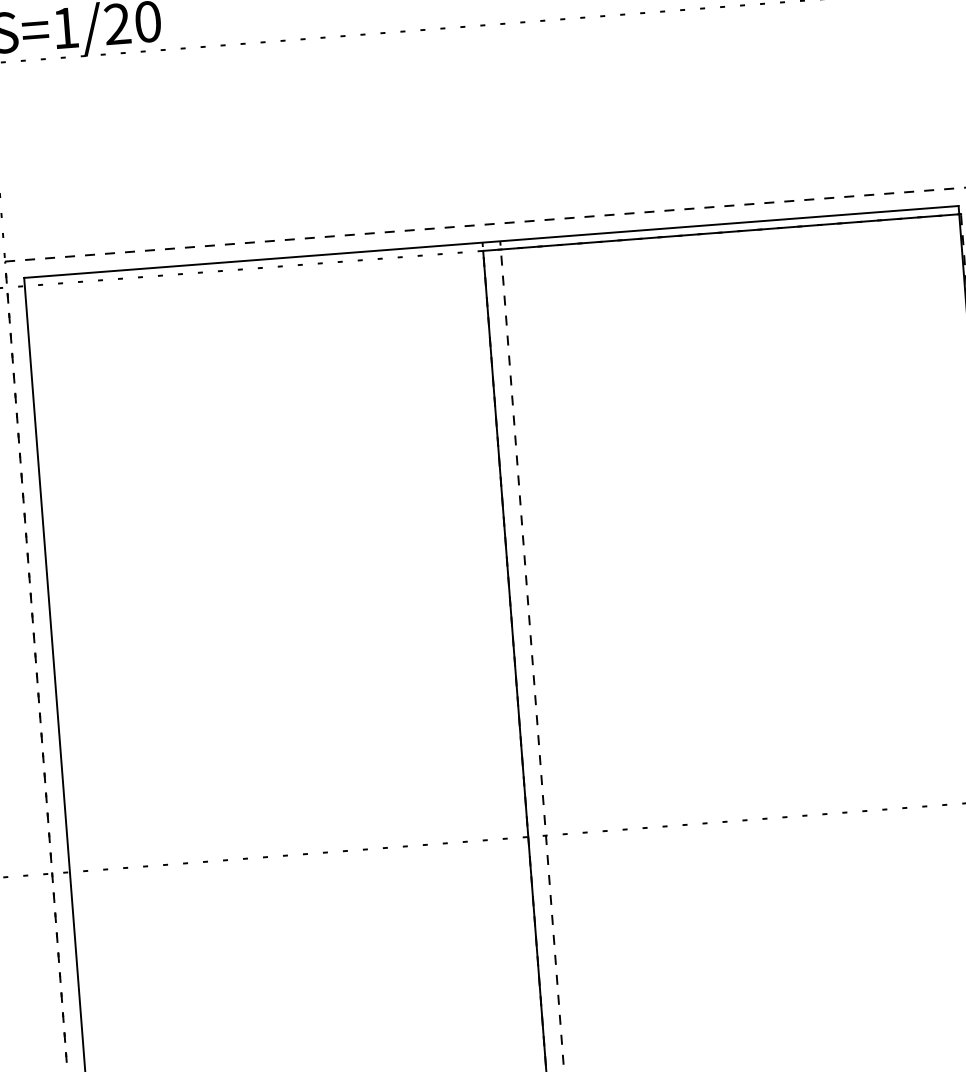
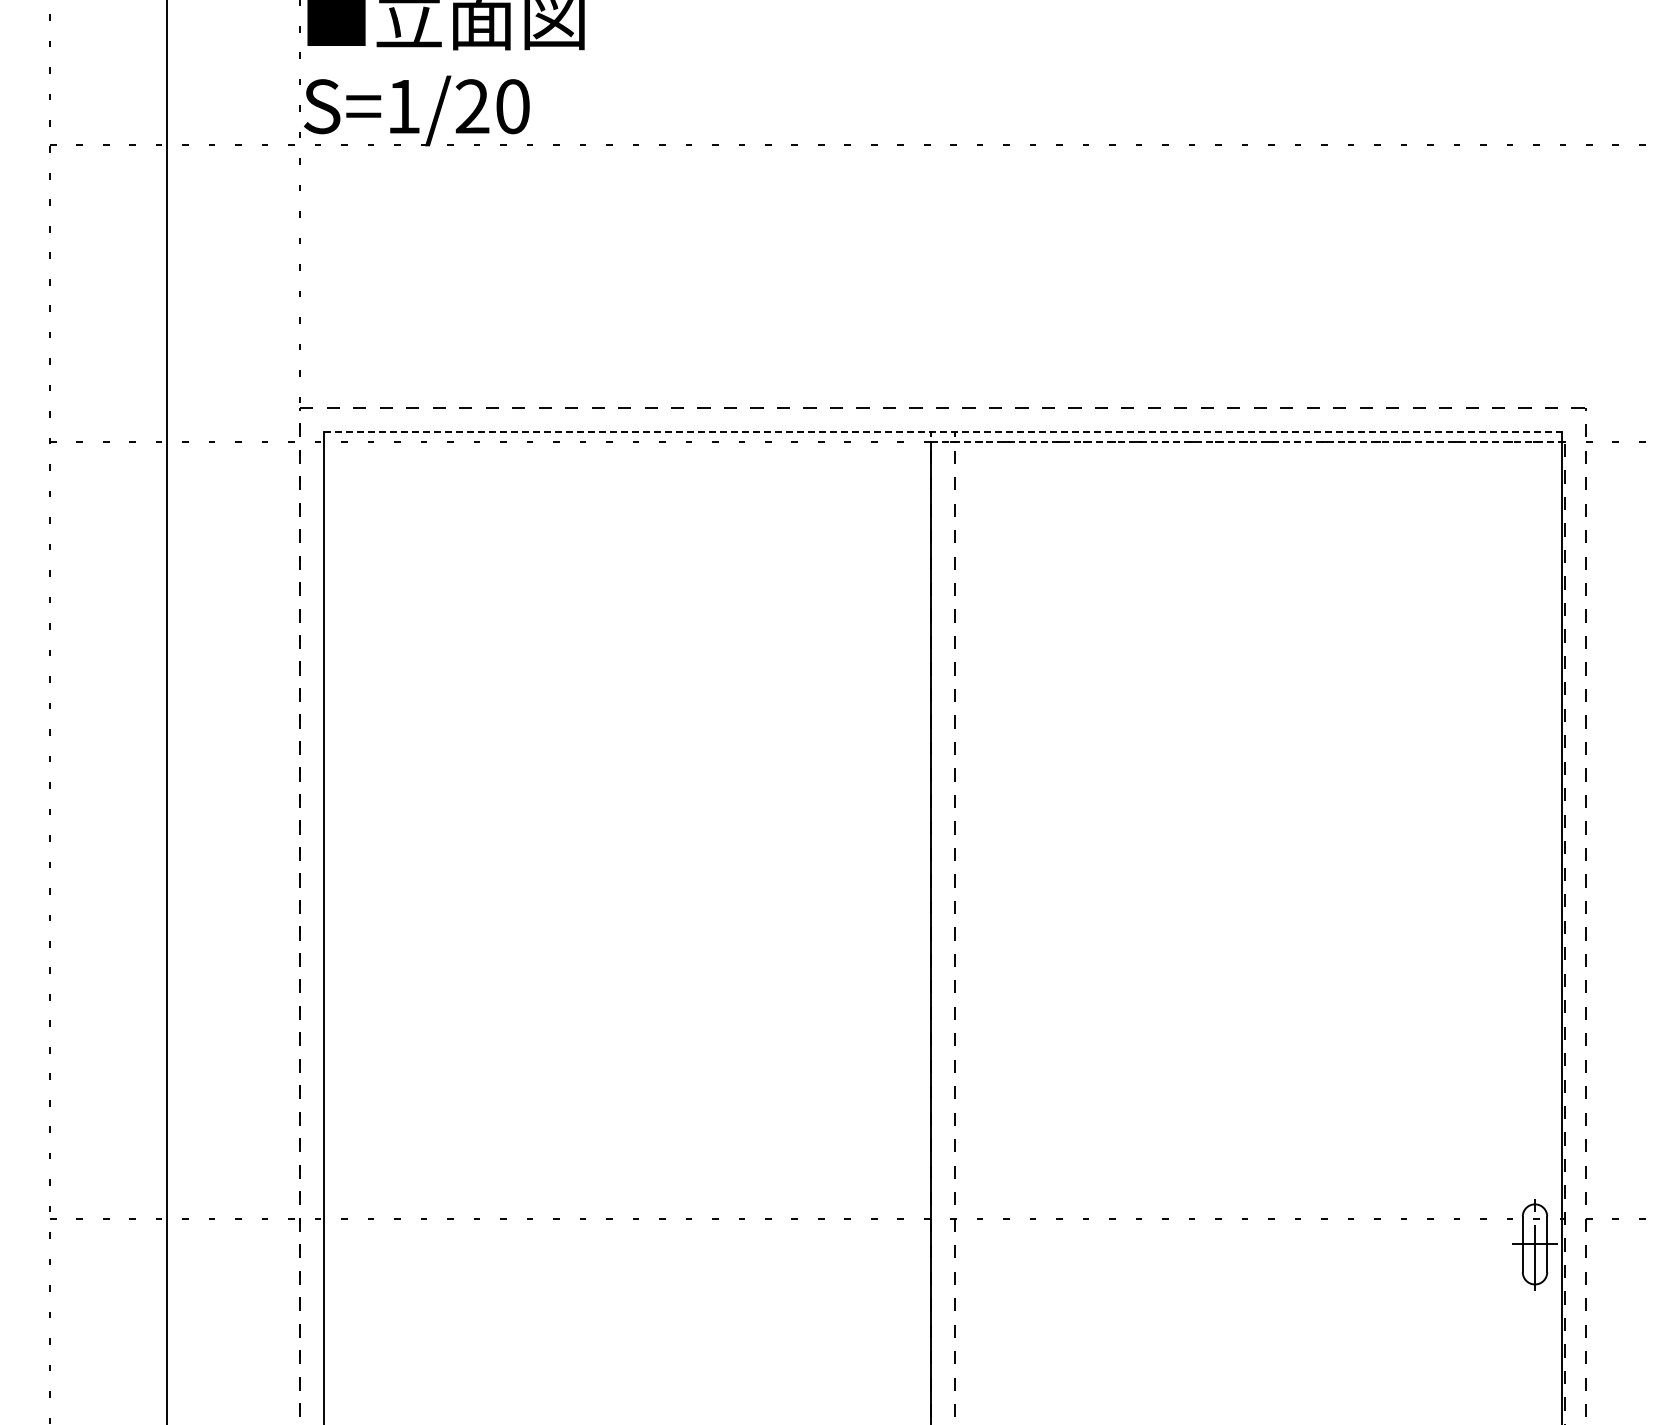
line: (720, 232) -> (1246, 442), solid -> dashed
line: (491, 241) -> (943, 431), solid -> dashed

